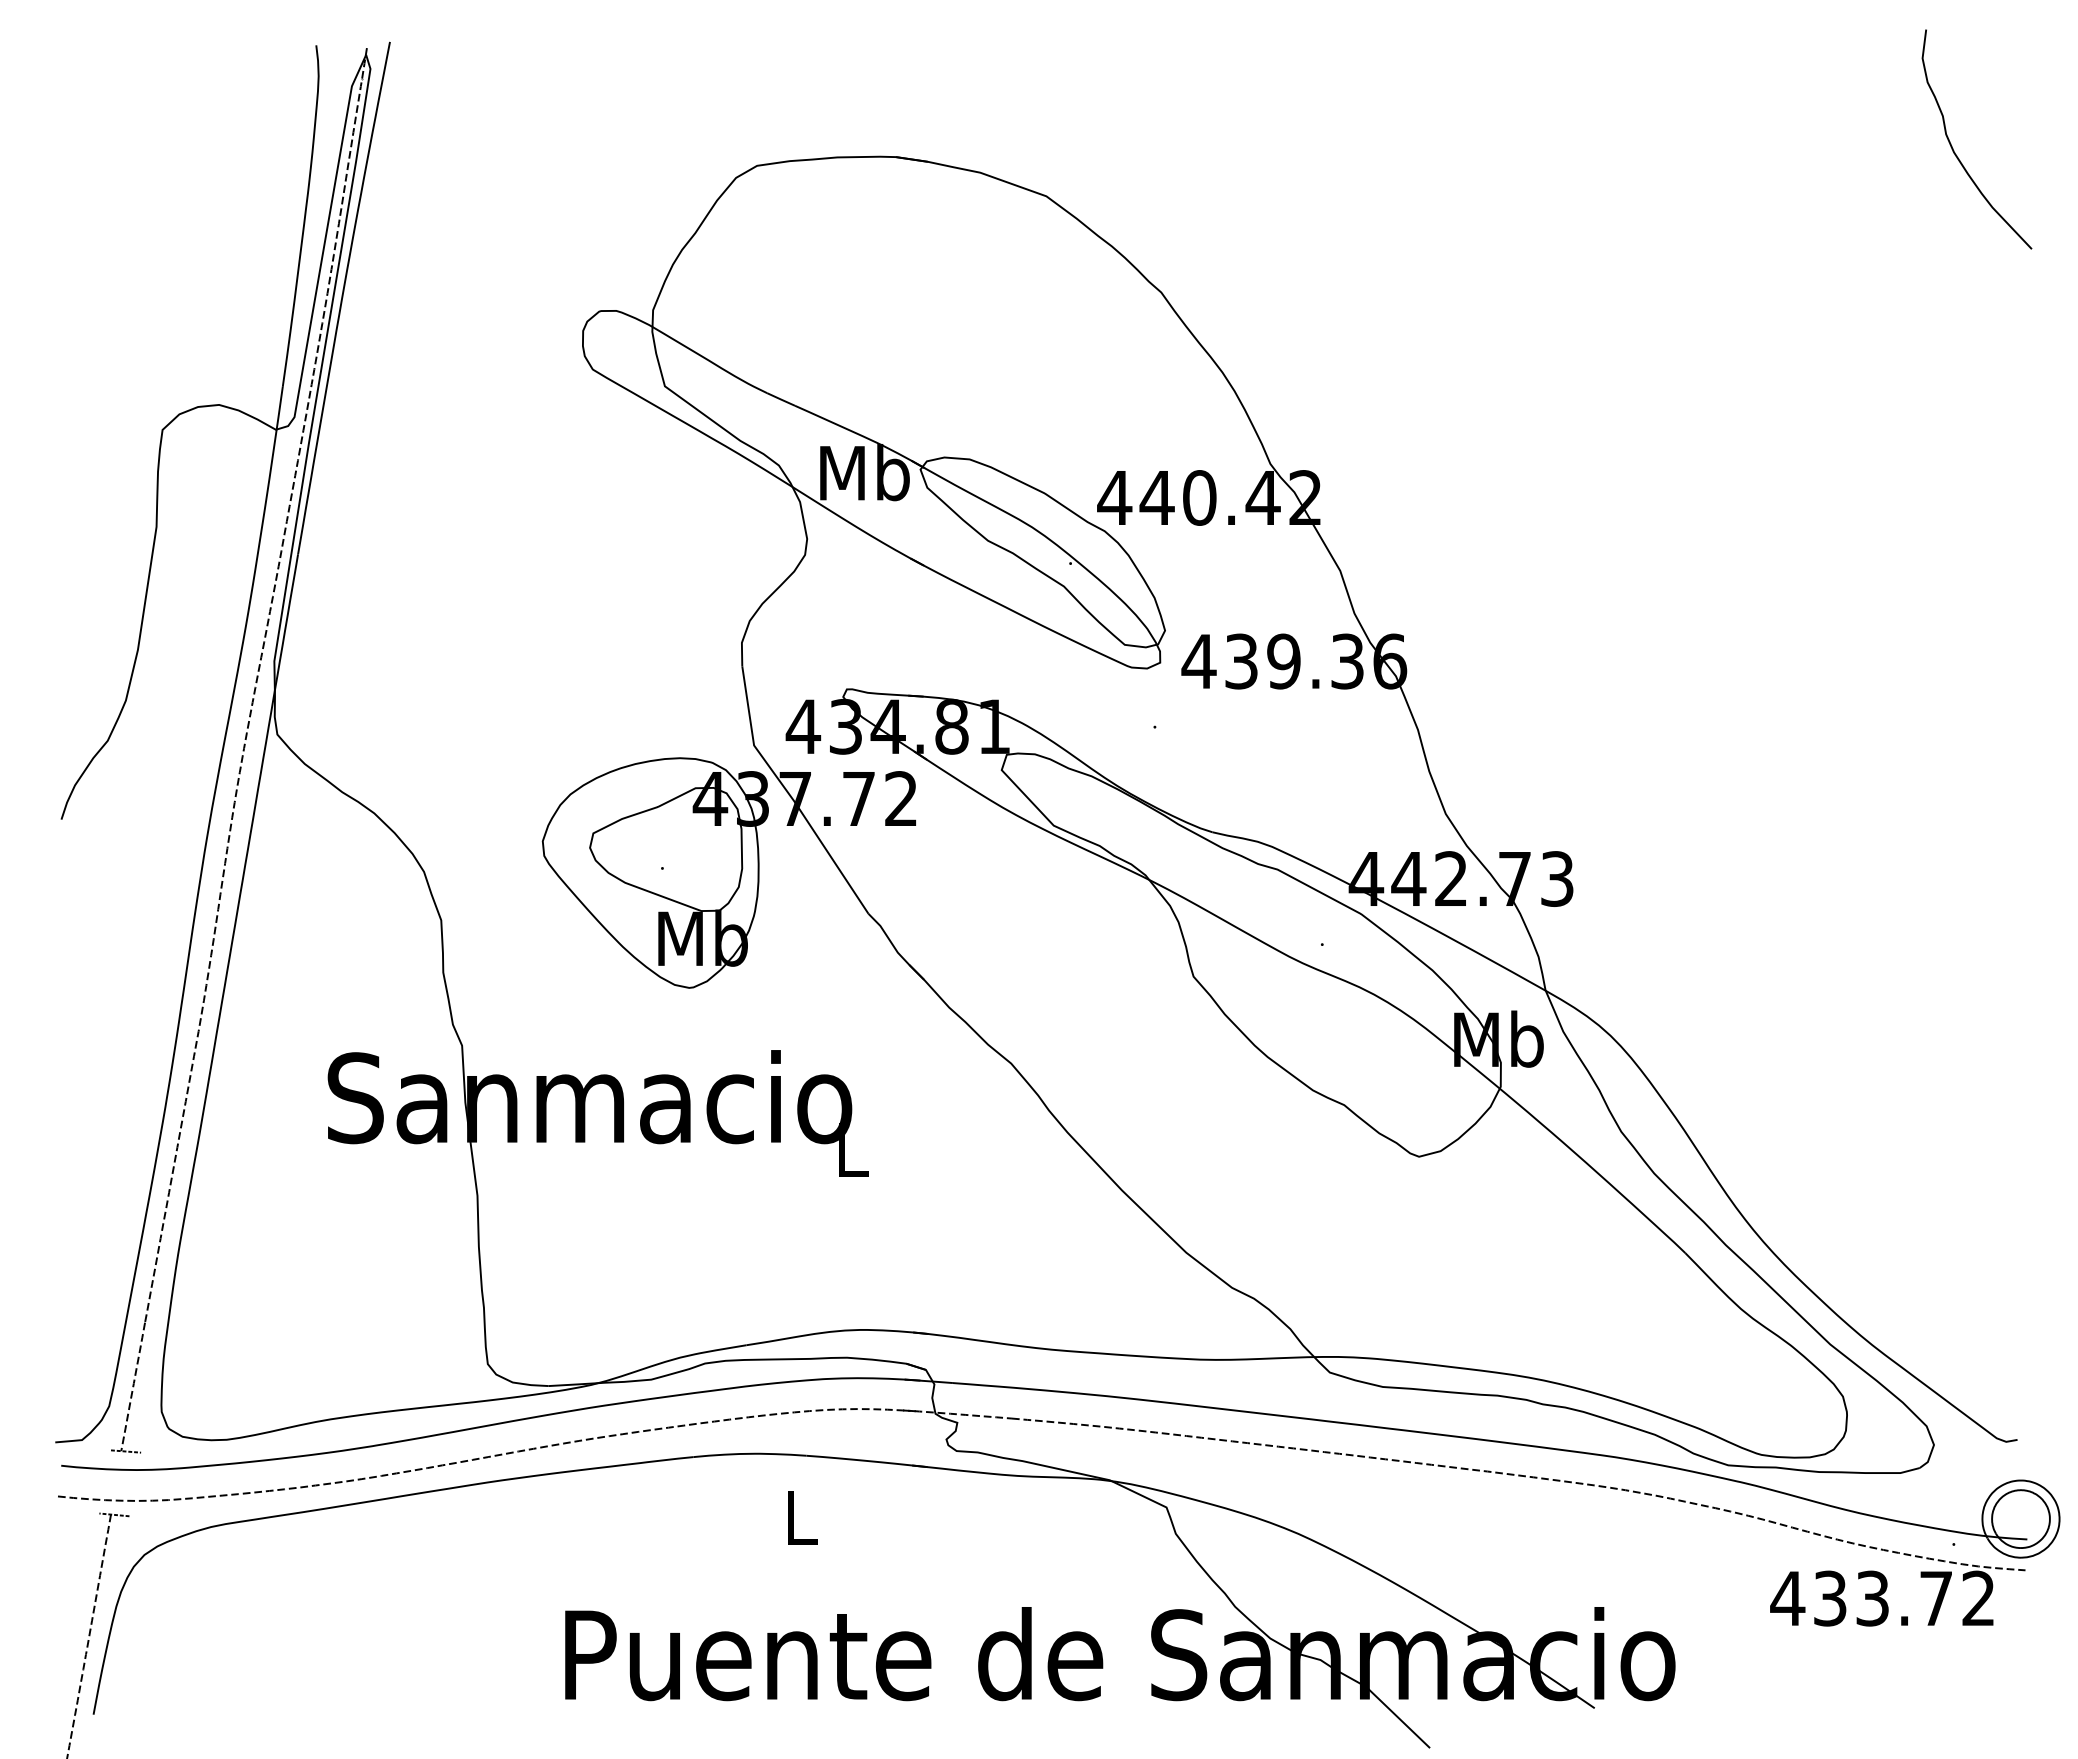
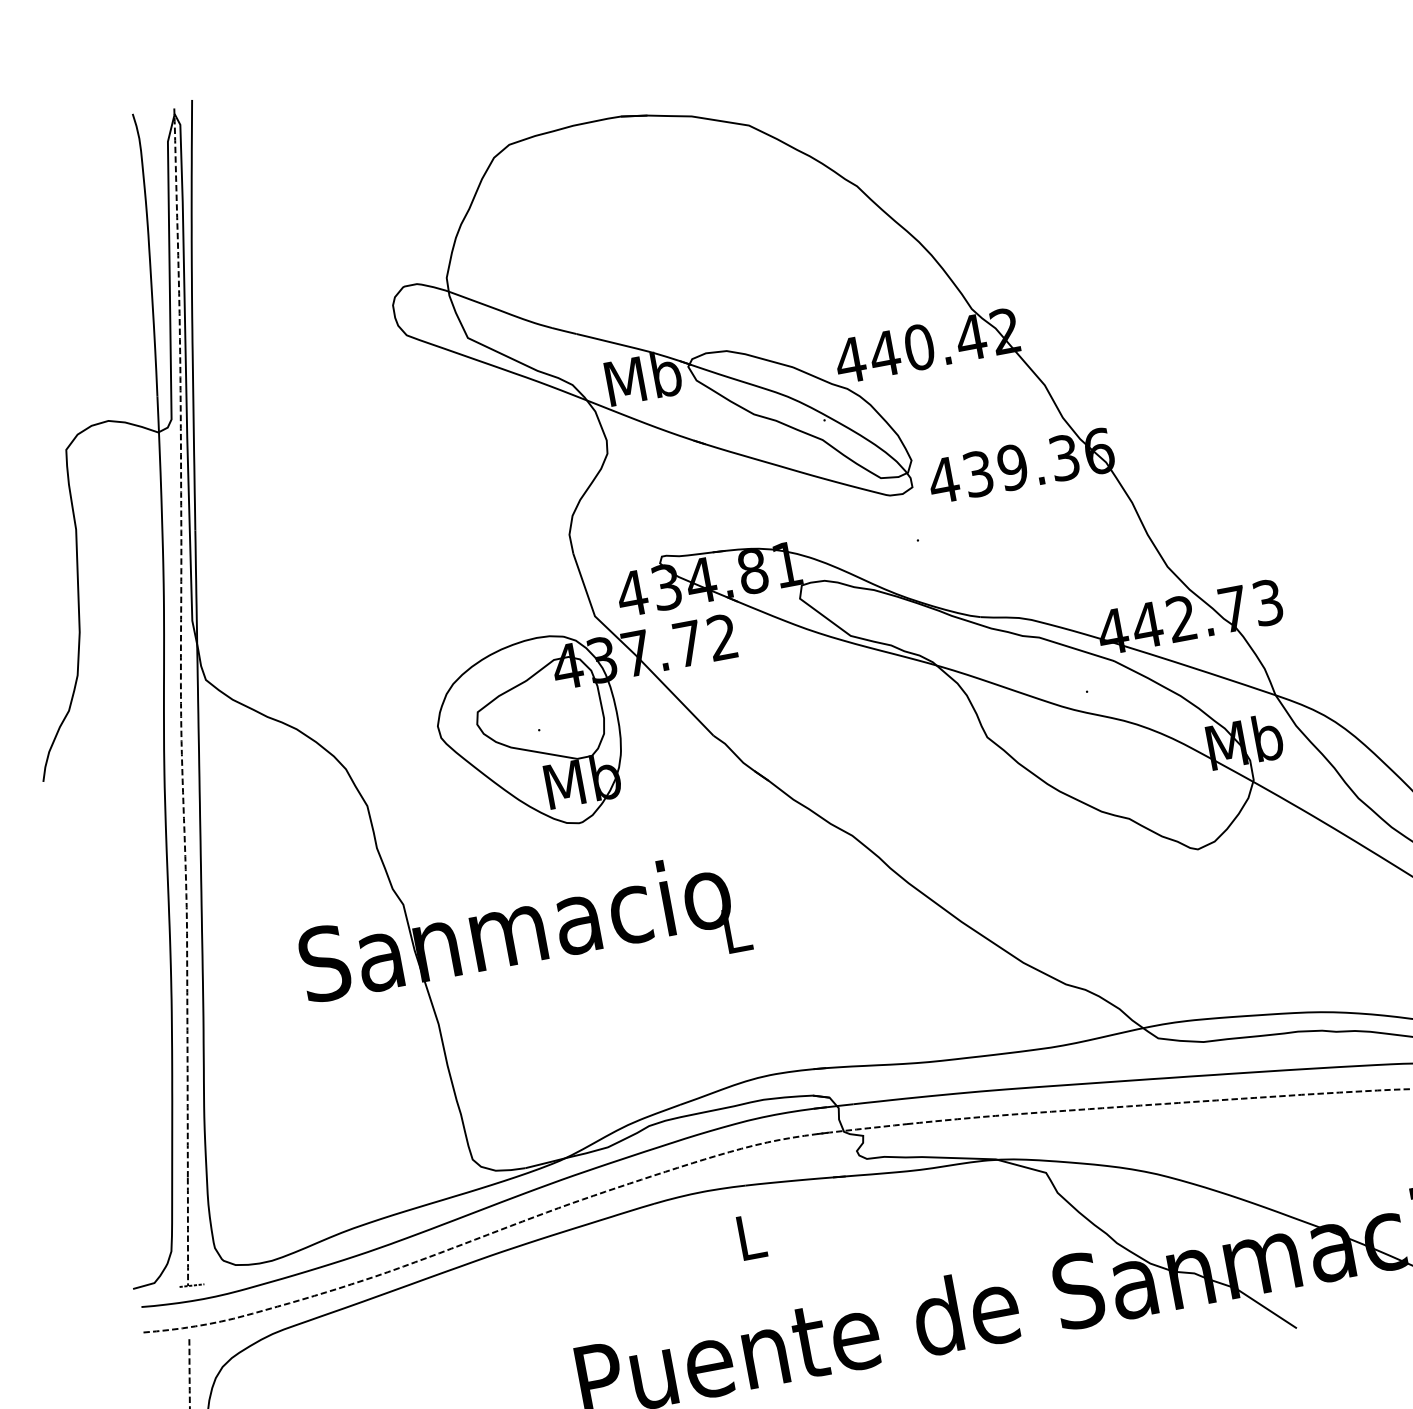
line: (114, 1514) -> (192, 1338), removed

